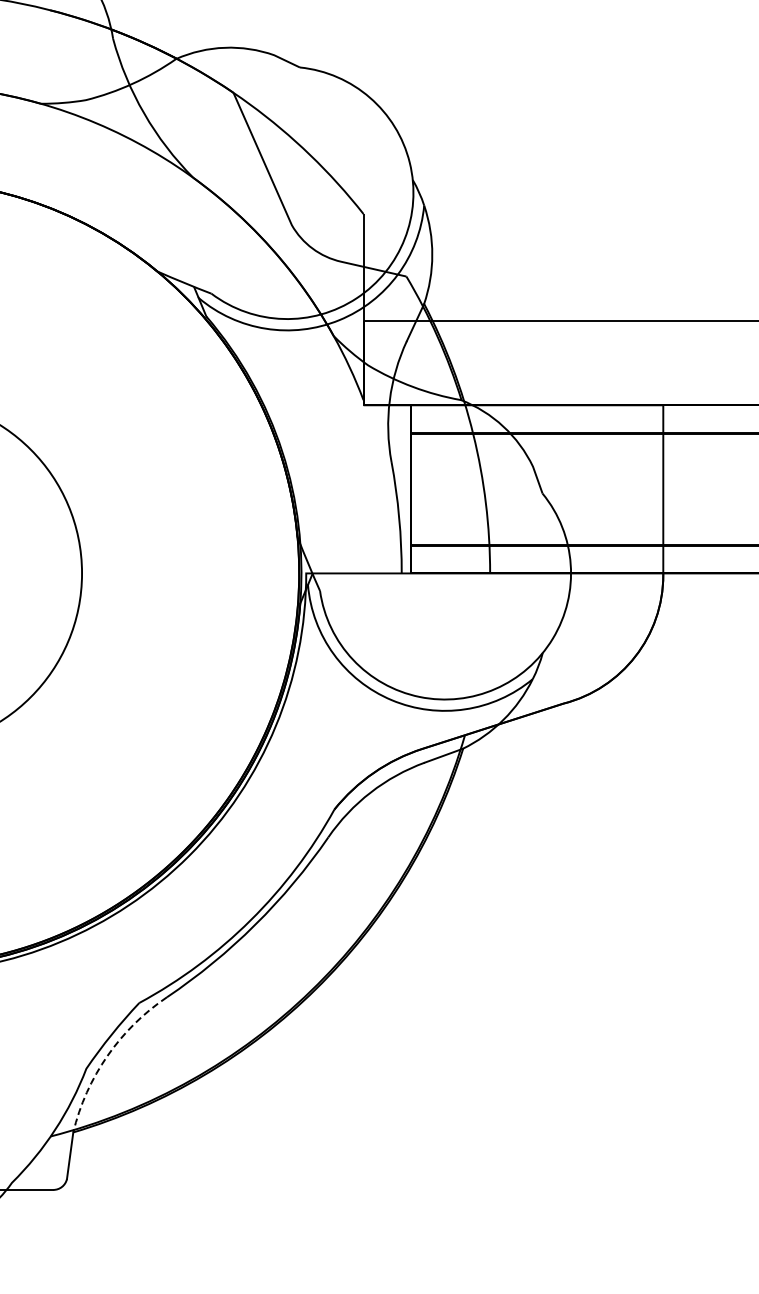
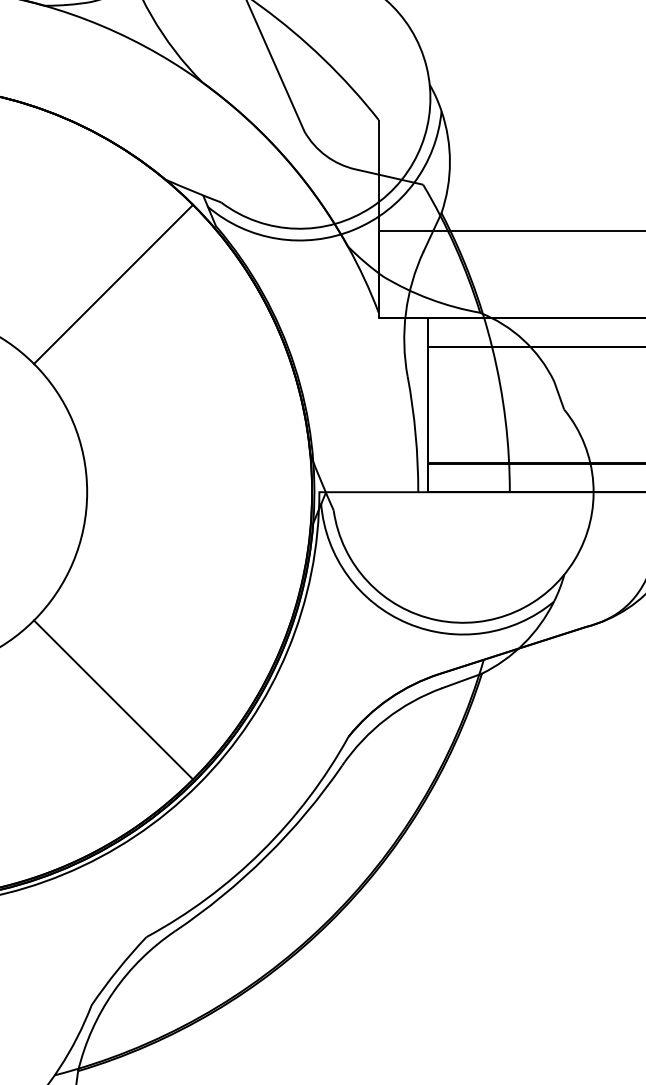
line: (107, 372) -> (113, 284), added
line: (107, 773) -> (113, 699), added
arc: (107, 1056) -> (113, 992), dashed -> solid

